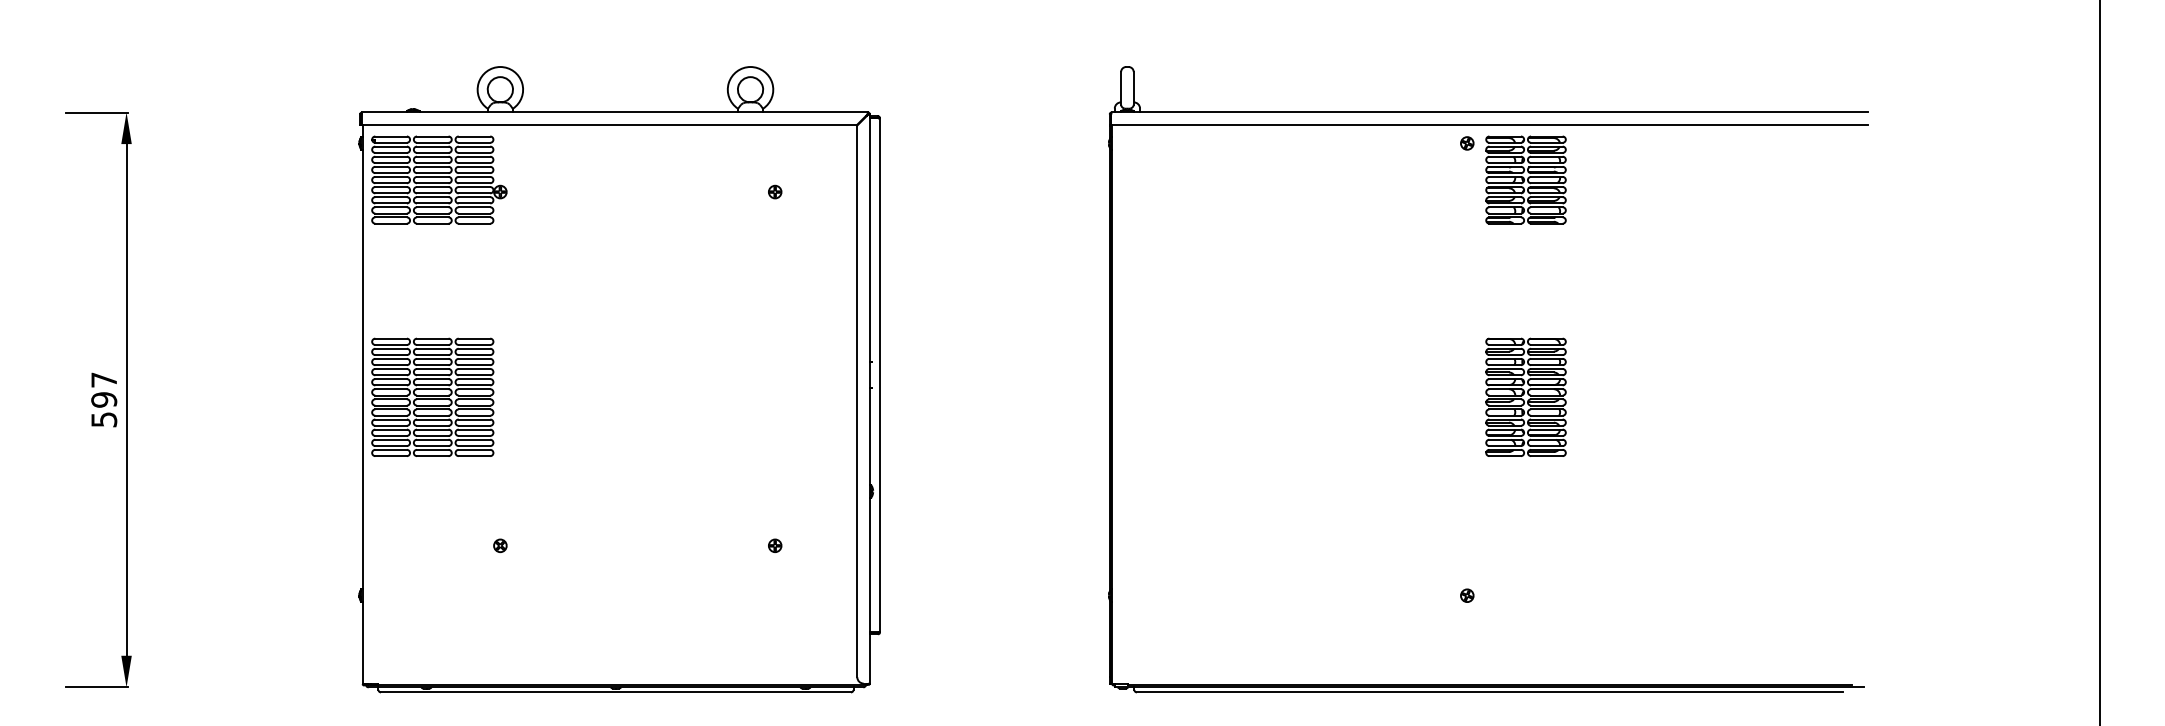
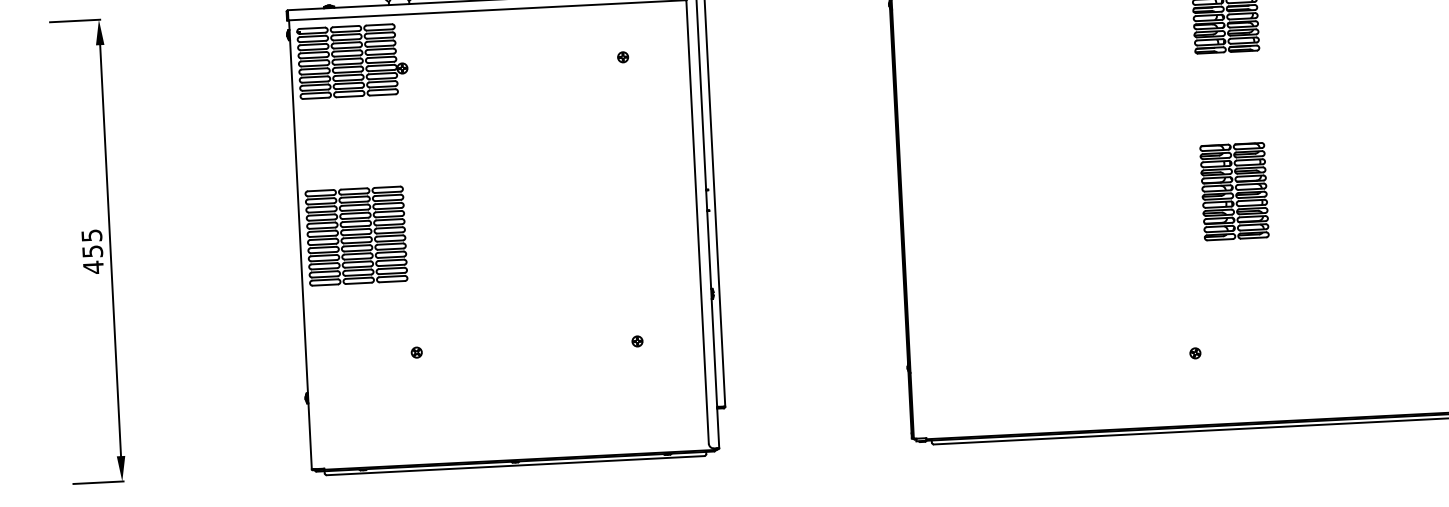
text: (104, 400) -> (92, 252), 597 -> 455

